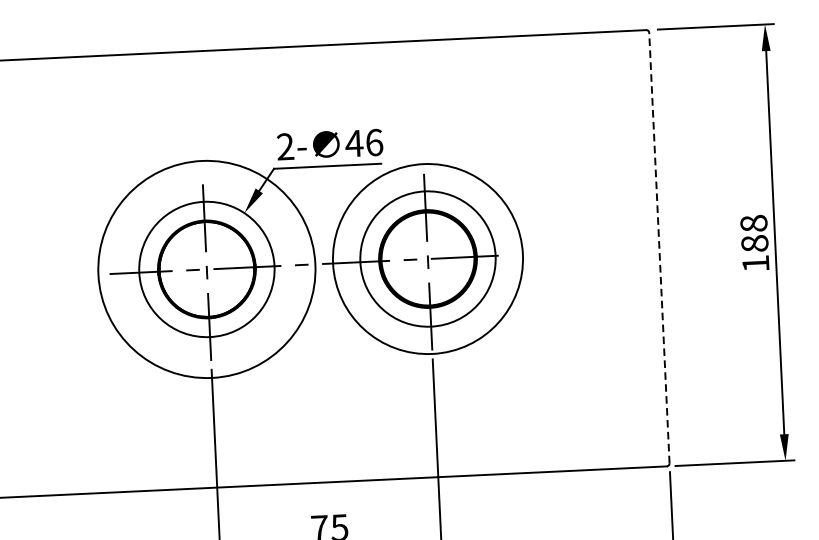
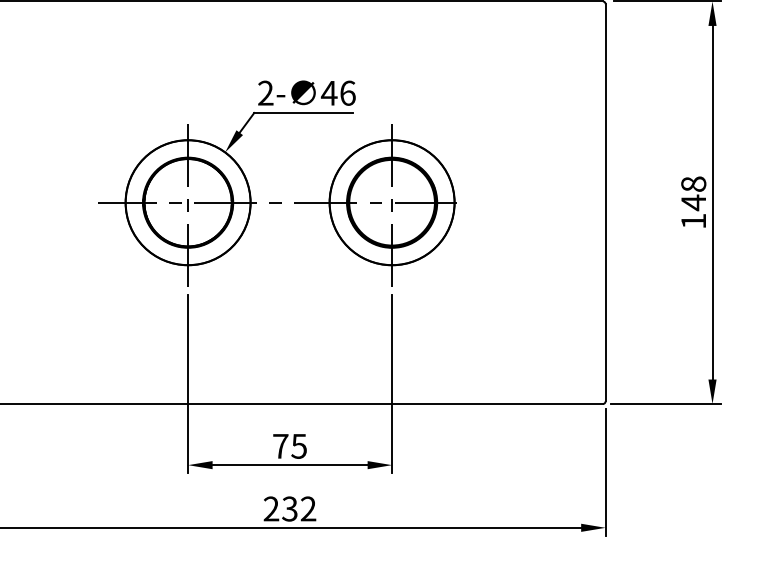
text: (754, 243) -> (693, 202), 188 -> 148
line: (659, 247) -> (605, 202), dashed -> solid
circle: (427, 258) -> (391, 202), size x0.71
circle: (206, 269) -> (187, 202), size x0.62

